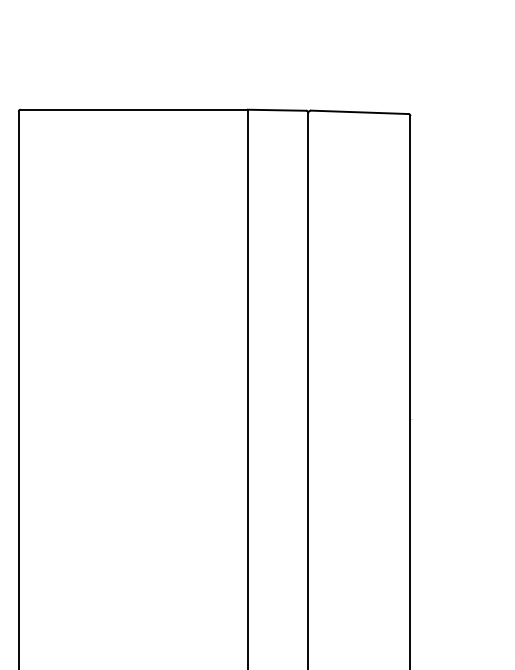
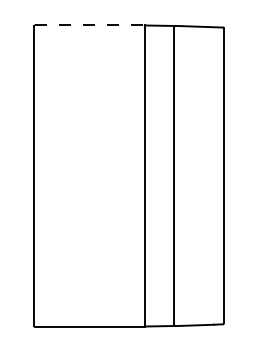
line: (133, 109) -> (89, 25), solid -> dashed

